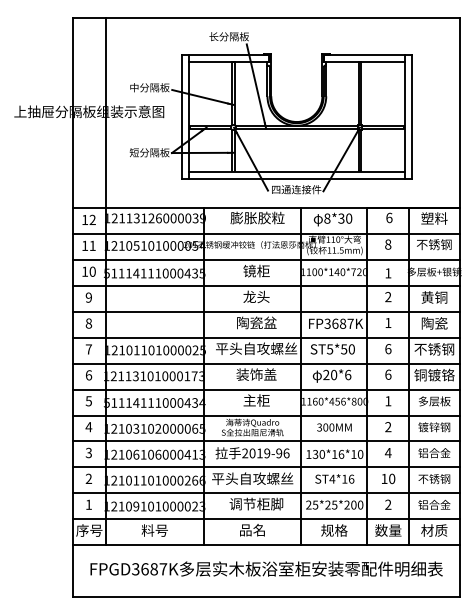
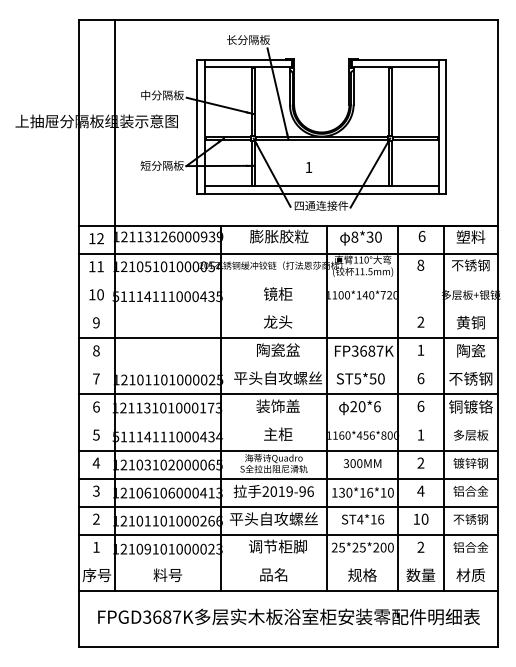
text: (187, 217) -> (203, 236), 12113126000039 -> 12113126000939
line: (266, 260) -> (288, 282), removed
text: (388, 273) -> (309, 167), moved
line: (266, 286) -> (288, 310), removed
line: (266, 337) -> (288, 366), removed
line: (266, 389) -> (288, 422), removed
line: (266, 518) -> (288, 562), removed

